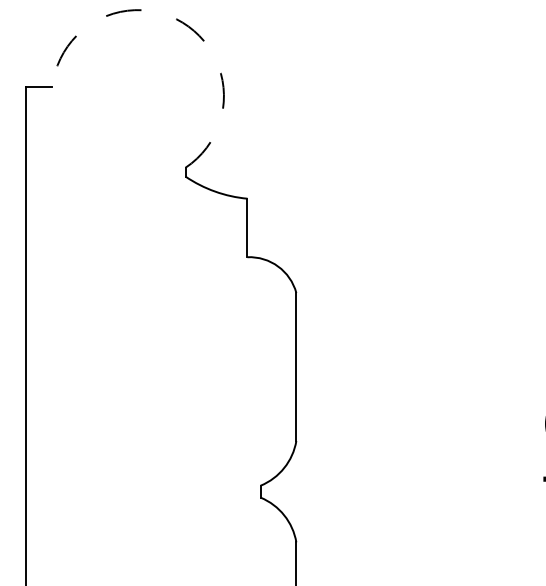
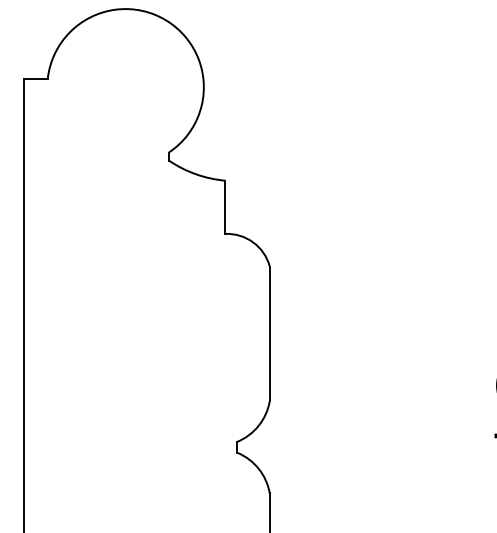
arc: (182, 22) -> (166, 20), dashed -> solid

